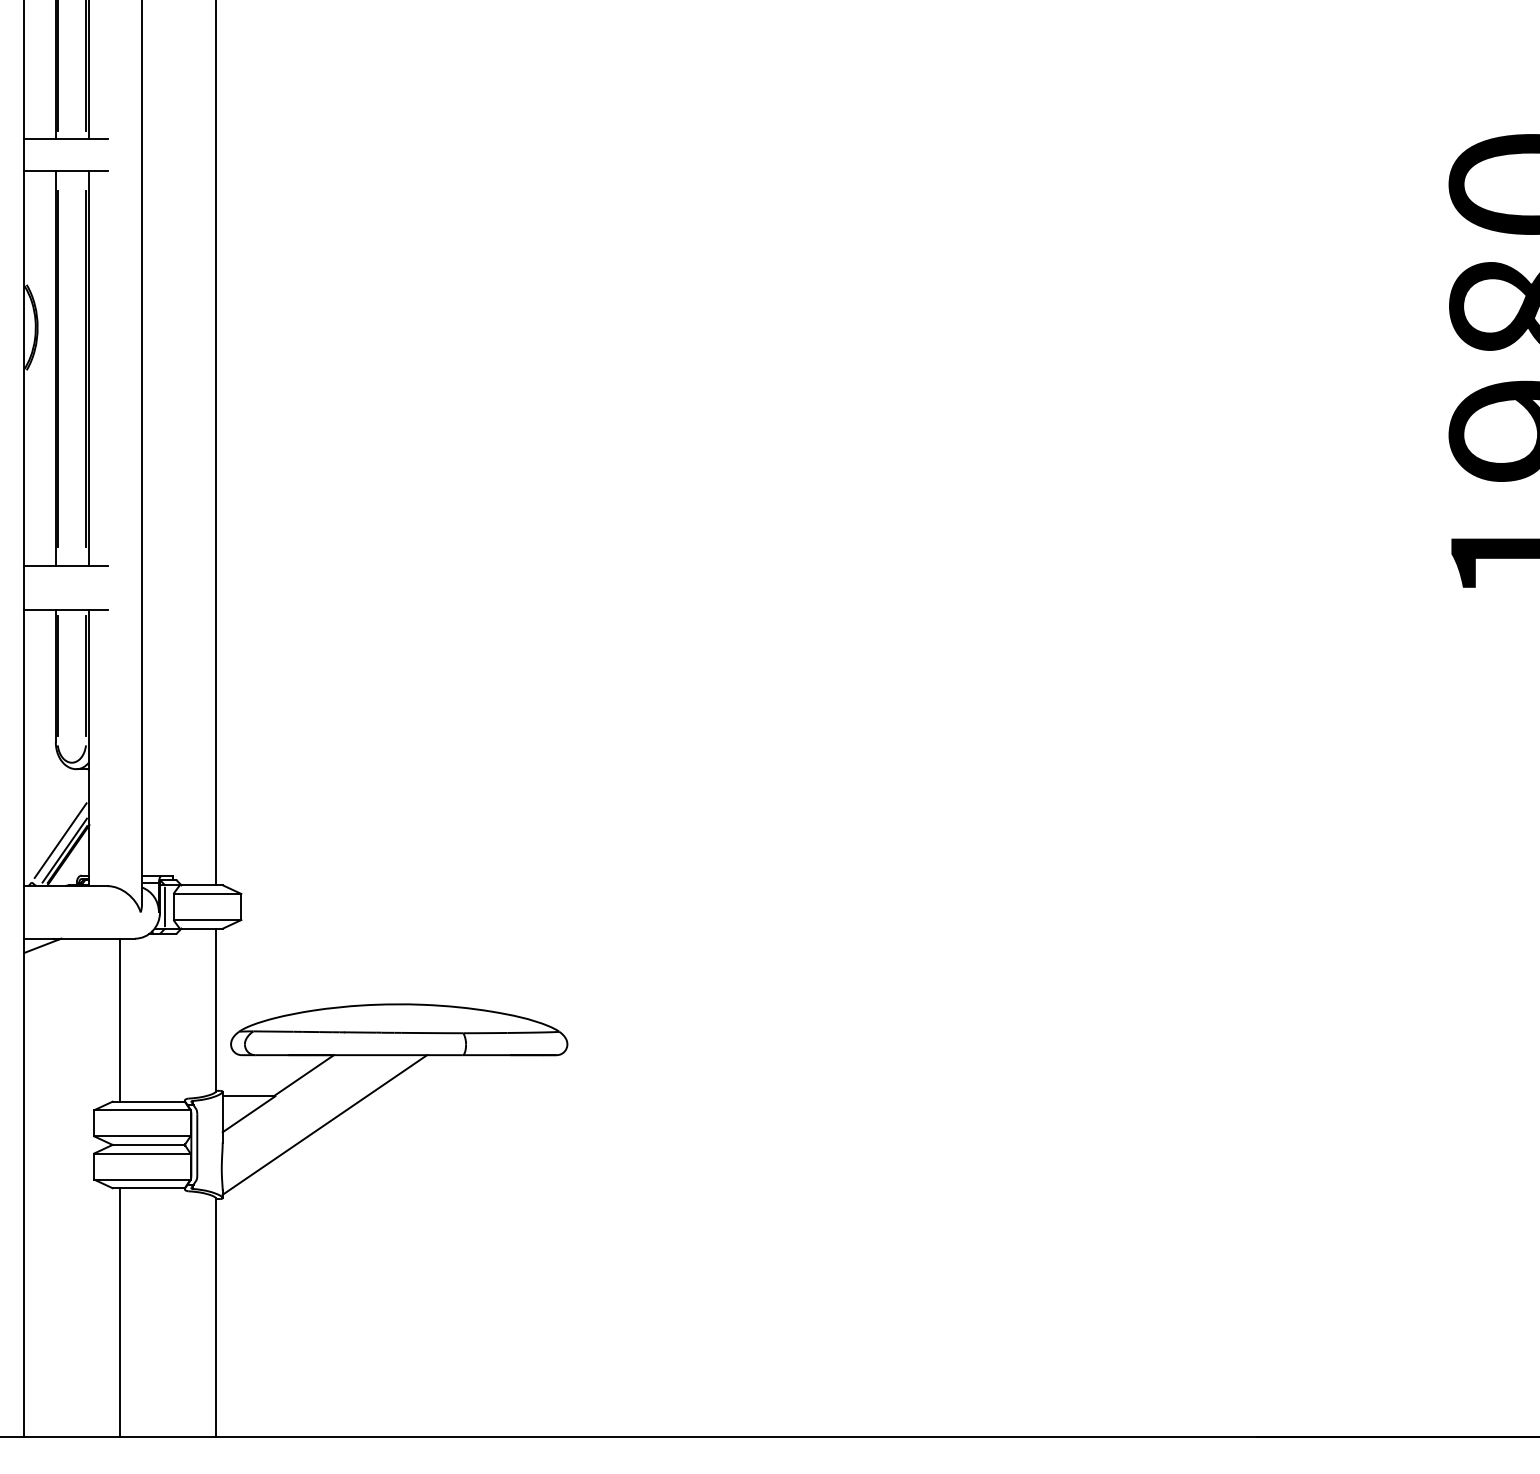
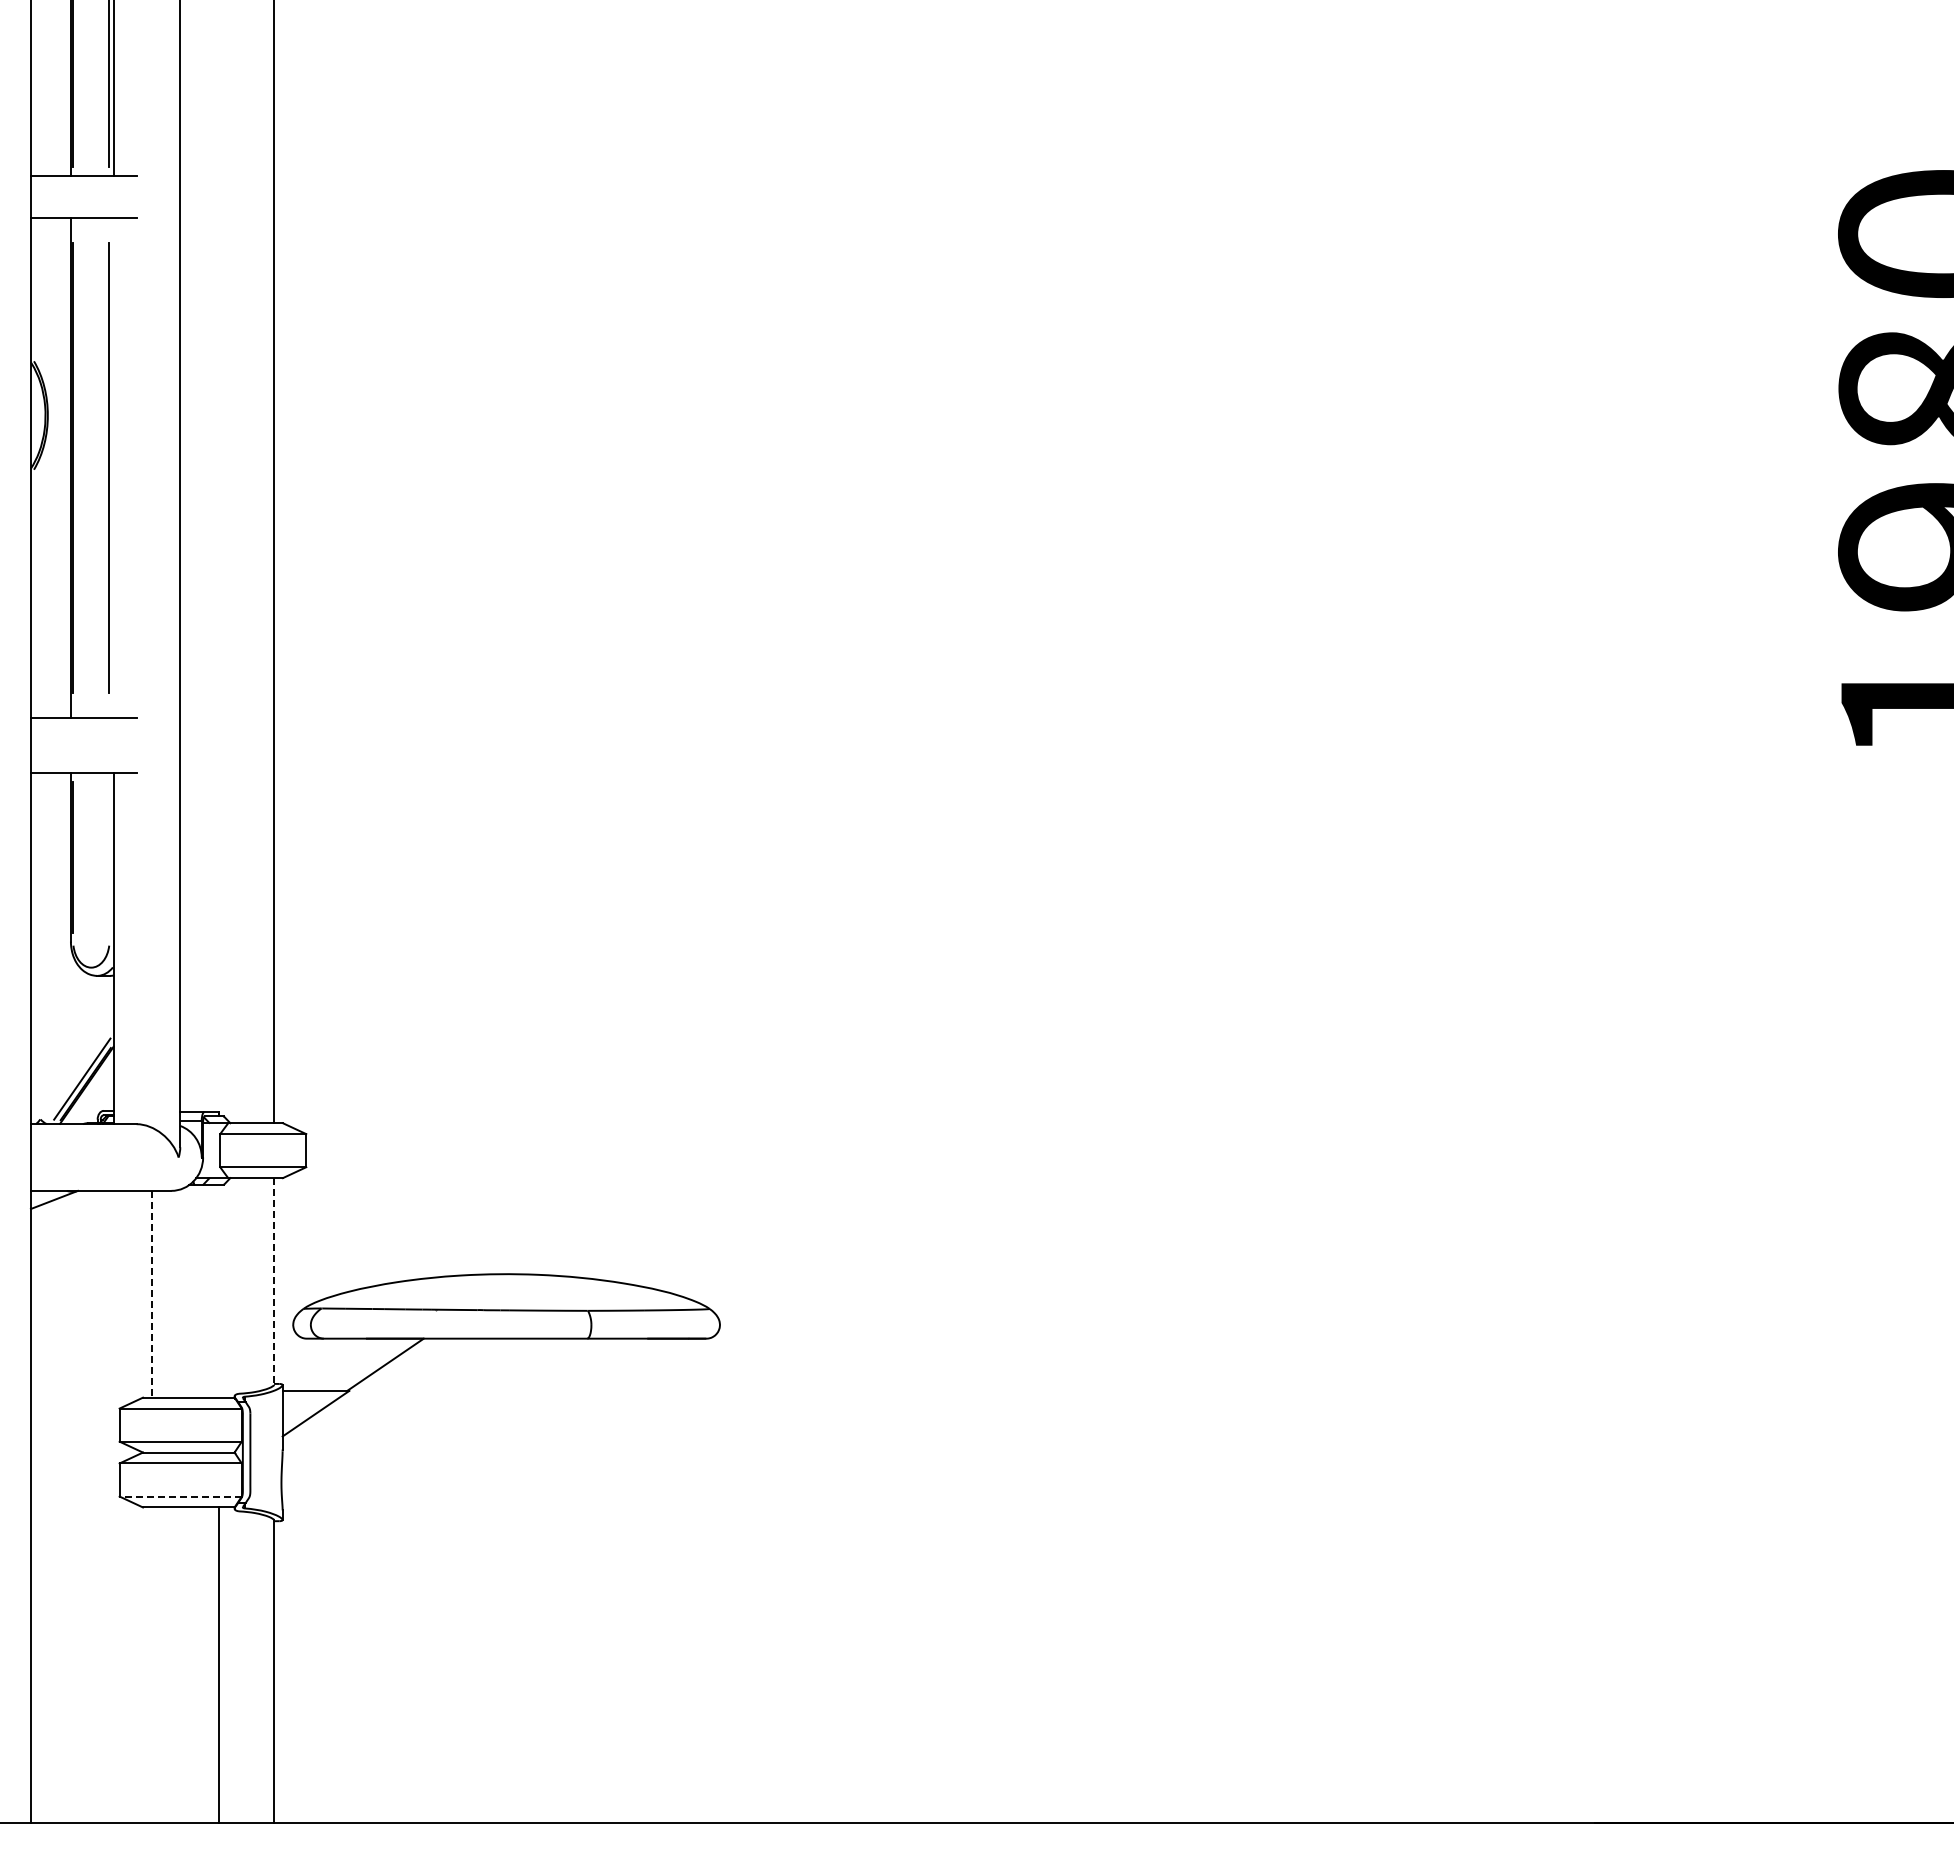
line: (89, 368) -> (113, 467), removed
line: (86, 675) -> (109, 857), removed
line: (60, 840) -> (76, 1066), removed
line: (165, 906) -> (209, 1150), removed
line: (216, 1010) -> (274, 1282), solid -> dashed
line: (119, 1020) -> (151, 1294), solid -> dashed
line: (325, 1124) -> (412, 1426), removed
line: (142, 1179) -> (180, 1496), solid -> dashed
line: (119, 1312) -> (218, 1665), moved

